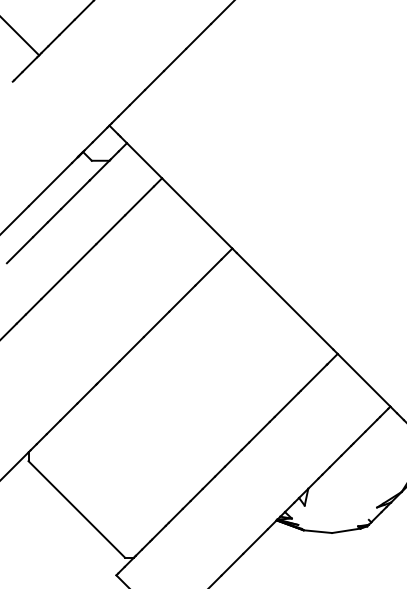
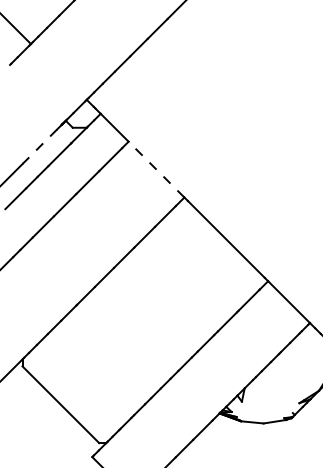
line: (49, 185) -> (39, 147), solid -> dashed
line: (197, 213) -> (156, 169), solid -> dashed

